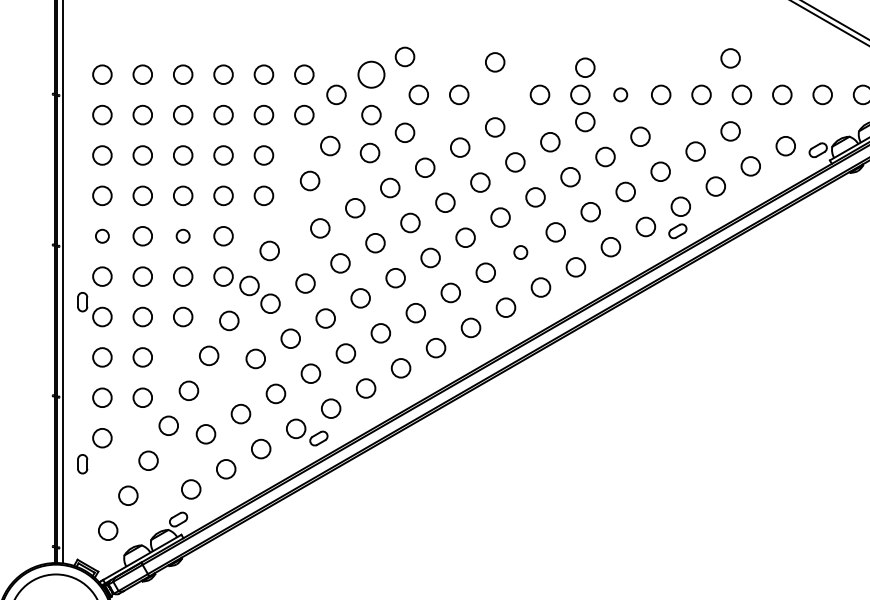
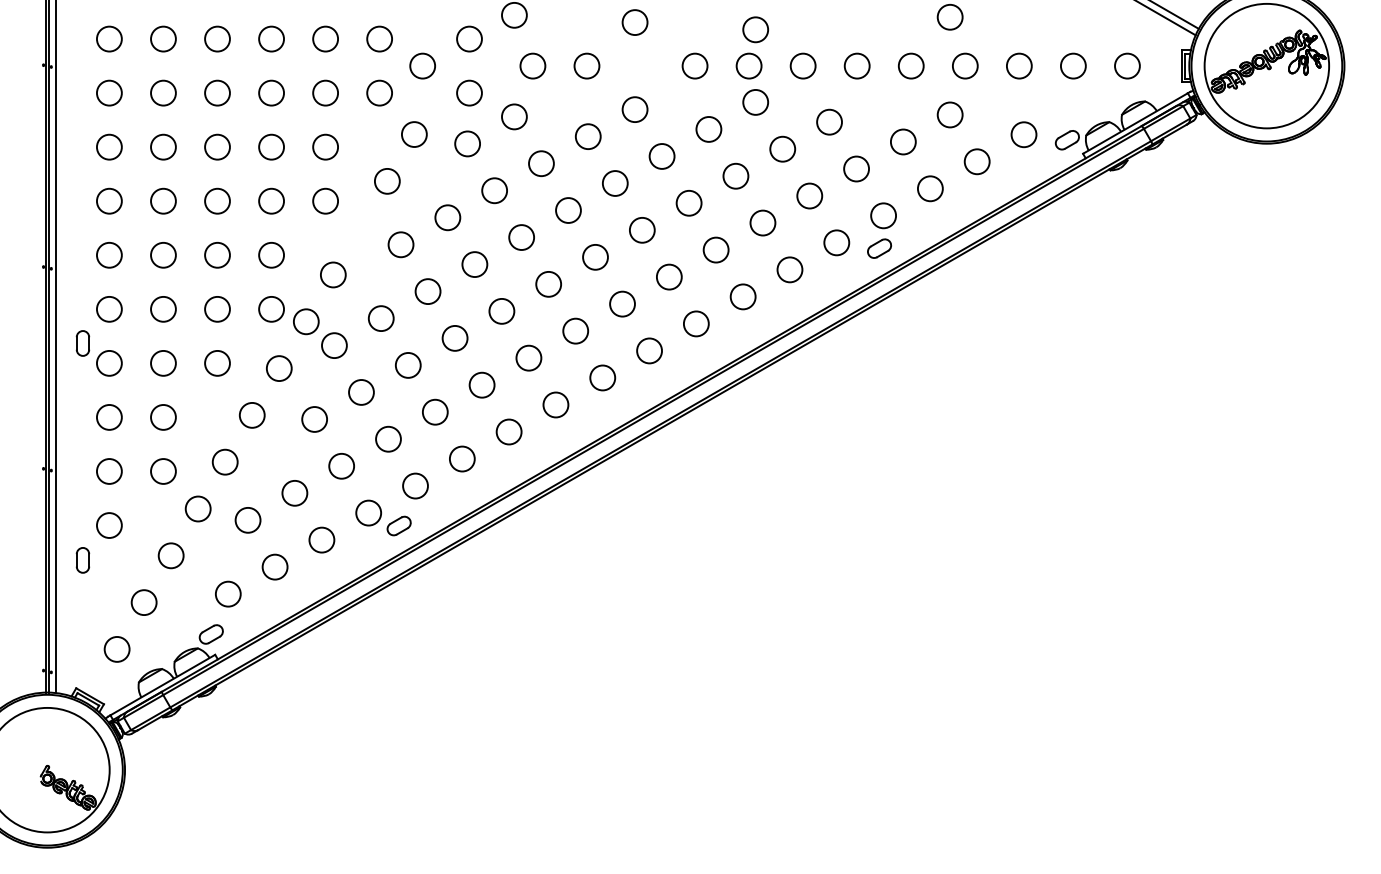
circle: (371, 74) -> (469, 38), size x0.71
circle: (620, 94) -> (802, 65), size x1.43
circle: (102, 236) -> (109, 255), size x1.43
circle: (183, 236) -> (217, 255), size x1.43
circle: (520, 252) -> (669, 276), size x1.43

